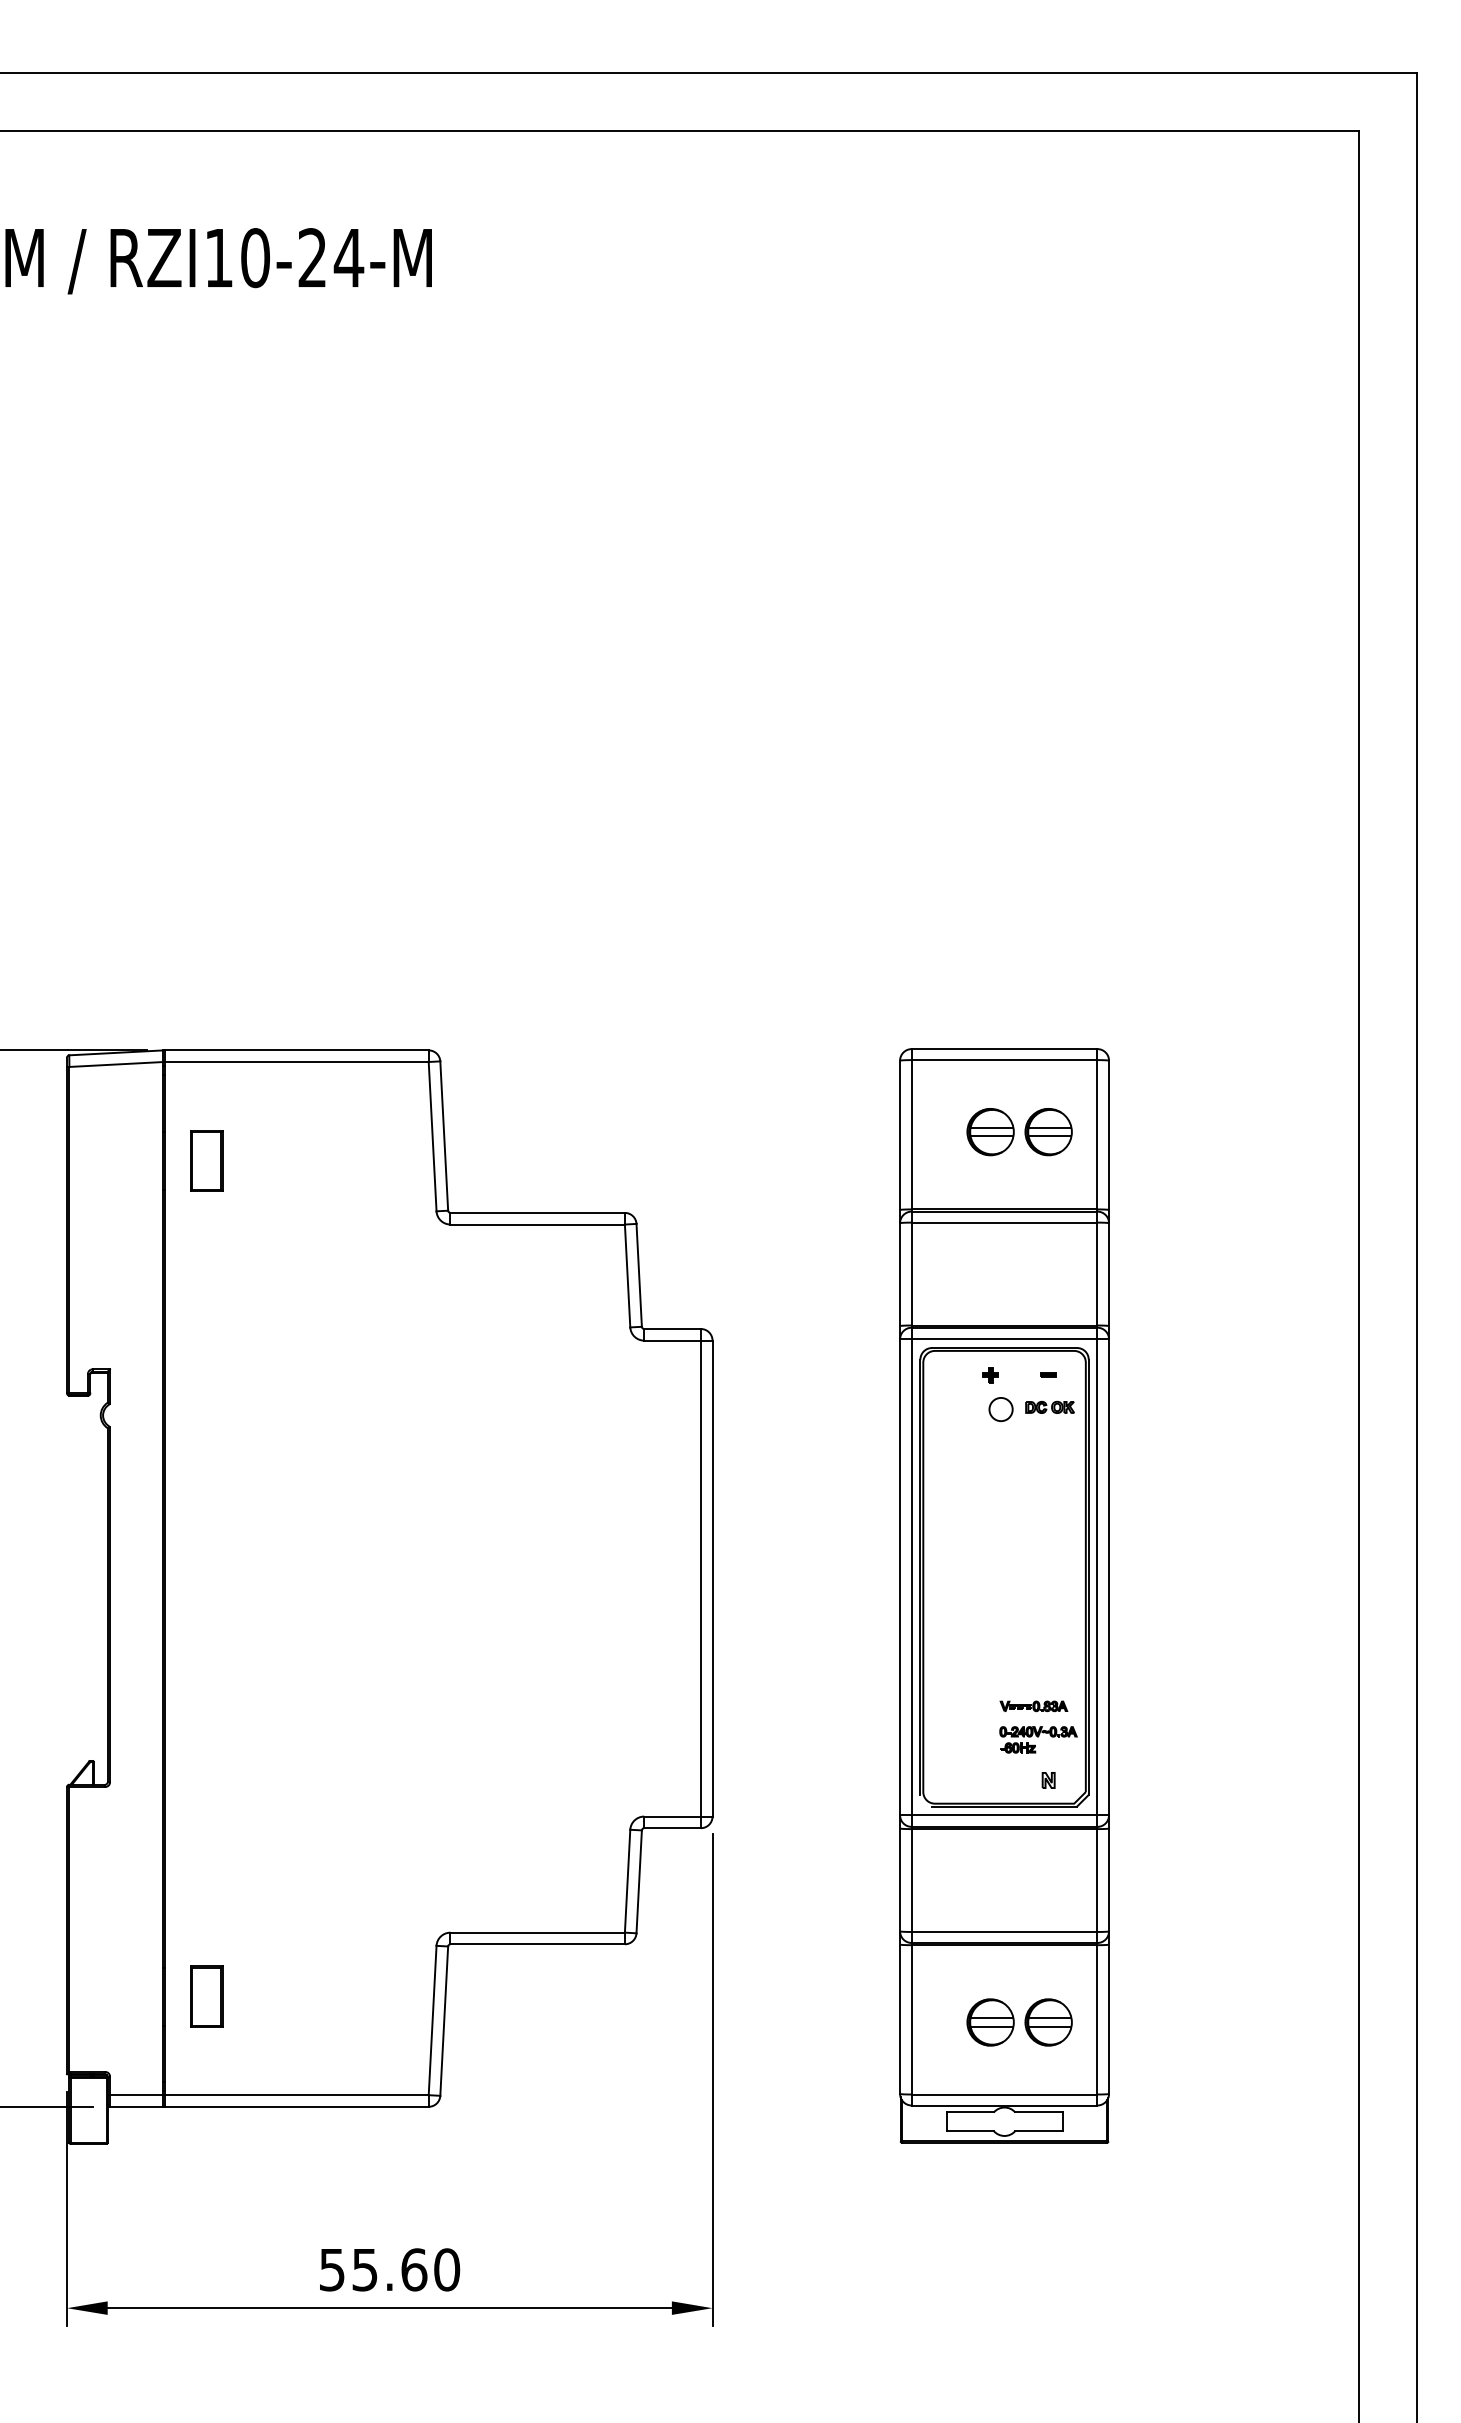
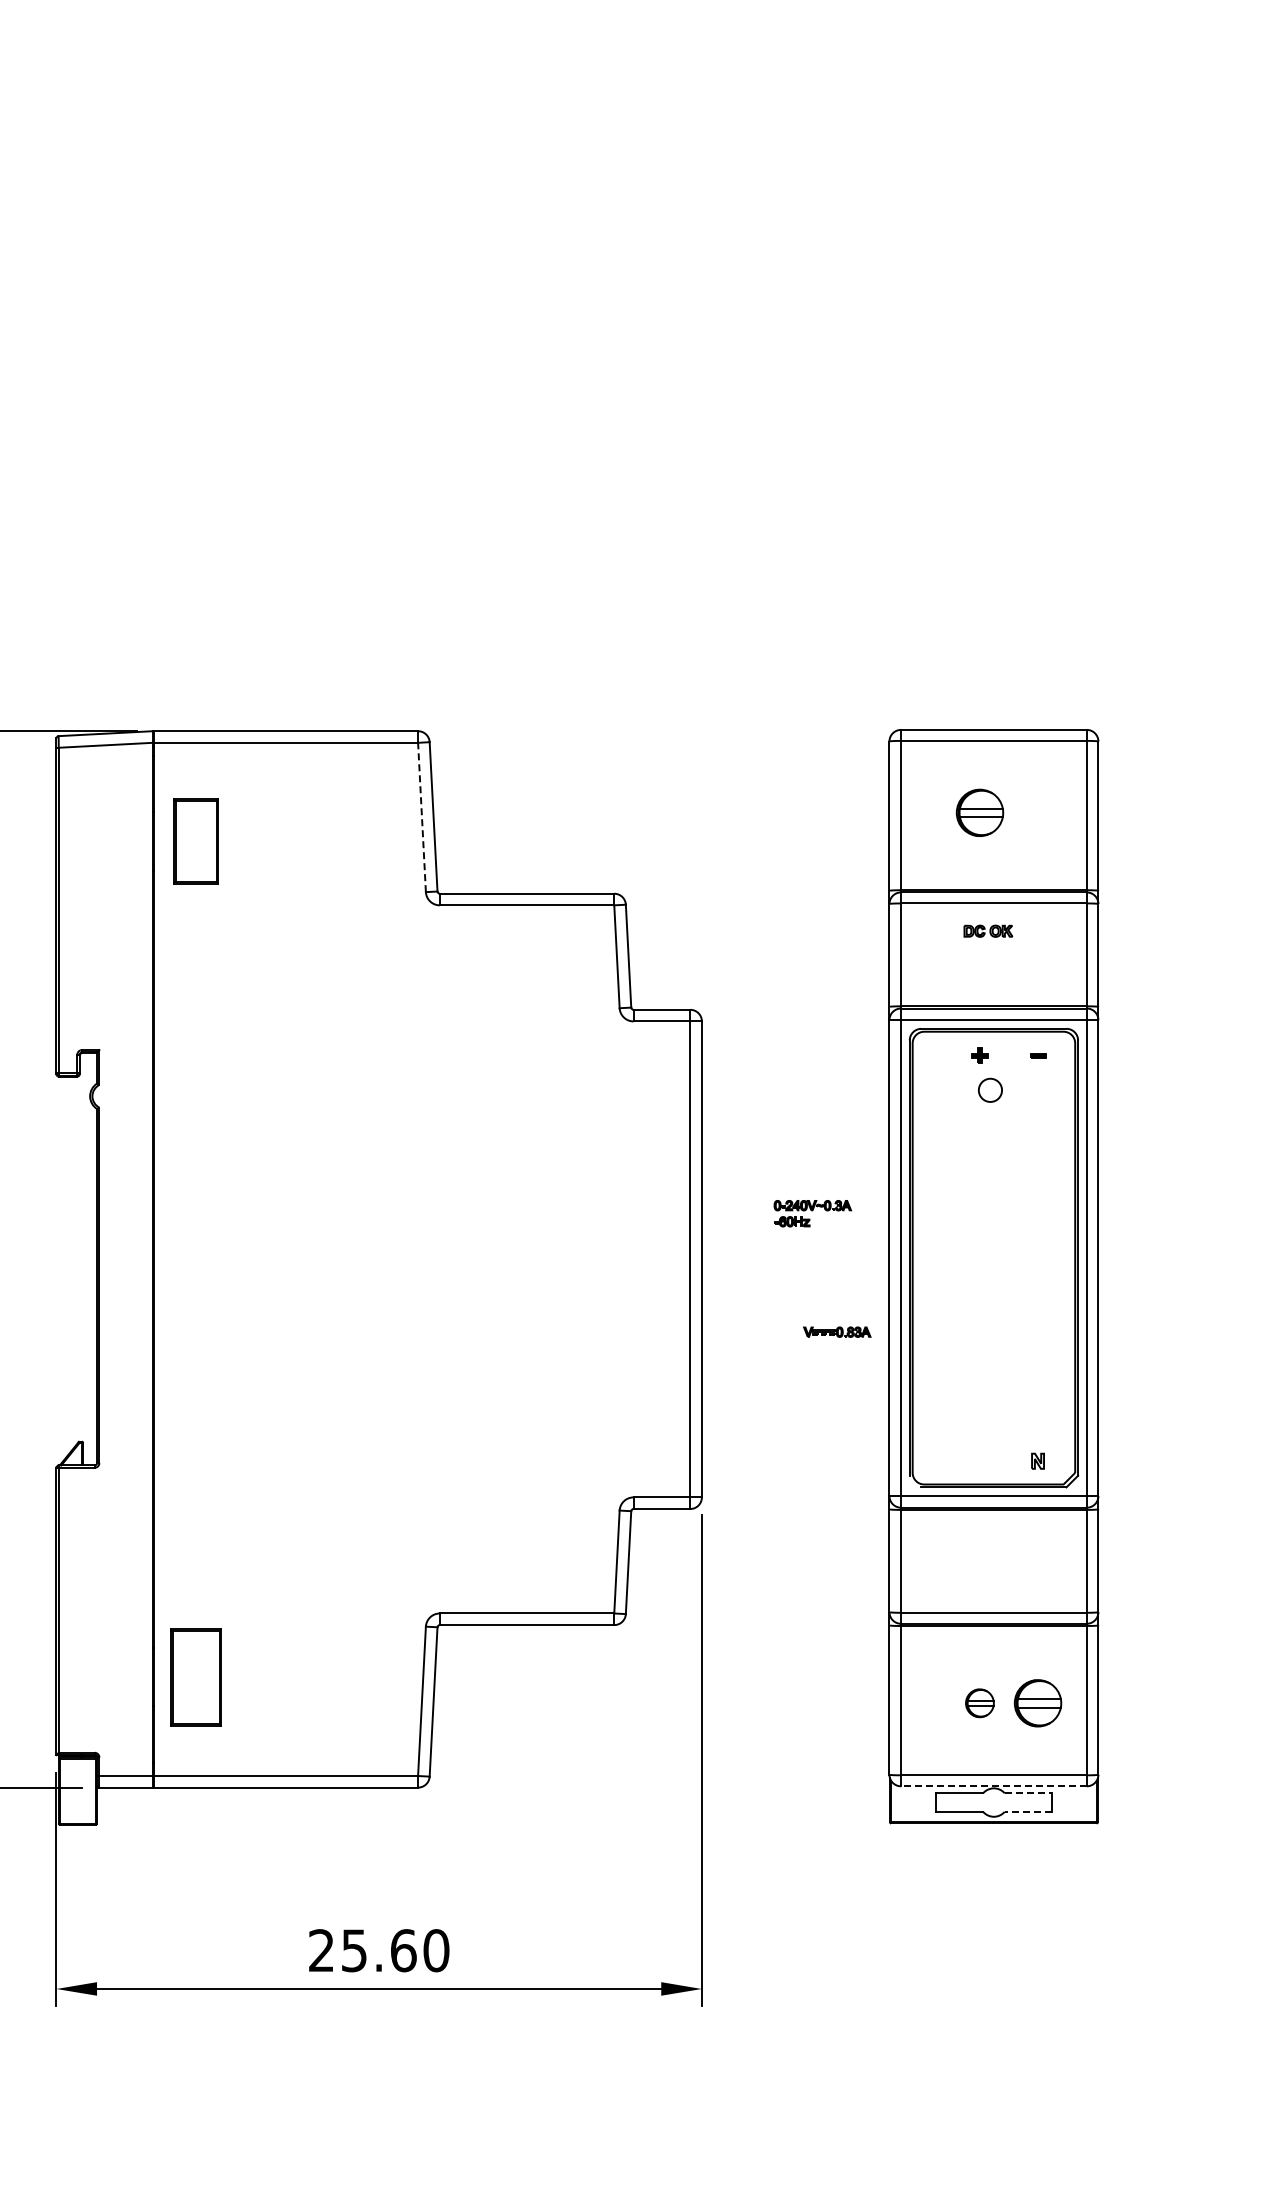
part: (1048, 1132) -> (1037, 813), removed
line: (432, 1136) -> (421, 817), solid -> dashed
part: (206, 1160) -> (195, 841), size x1.4
part: (1049, 1406) -> (987, 930), moved
part: (1033, 1706) -> (836, 1332), moved
part: (1038, 1739) -> (812, 1213), moved
part: (206, 1996) -> (195, 1677), size x1.6
part: (990, 2022) -> (979, 1703), size x0.6
line: (1004, 2105) -> (993, 1786), solid -> dashed
line: (1038, 2112) -> (1027, 1793), solid -> dashed
line: (1038, 2131) -> (1027, 1812), solid -> dashed
text: (331, 2269) -> (320, 1950), 55.60 -> 25.60

